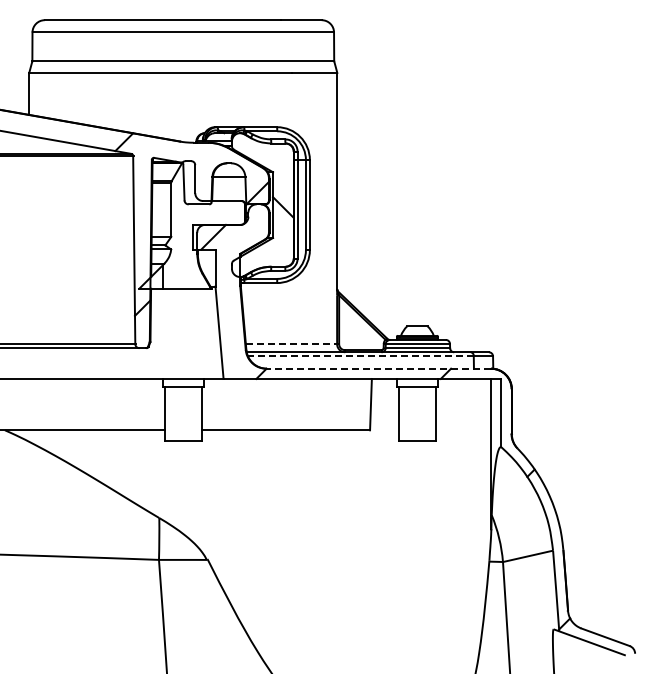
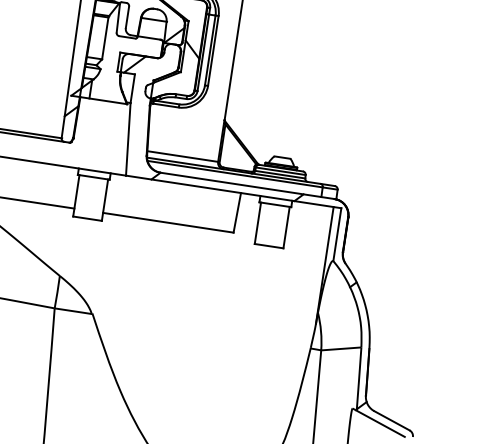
line: (291, 344) -> (182, 156), dashed -> solid
line: (360, 356) -> (234, 174), dashed -> solid
line: (378, 368) -> (247, 185), dashed -> solid

